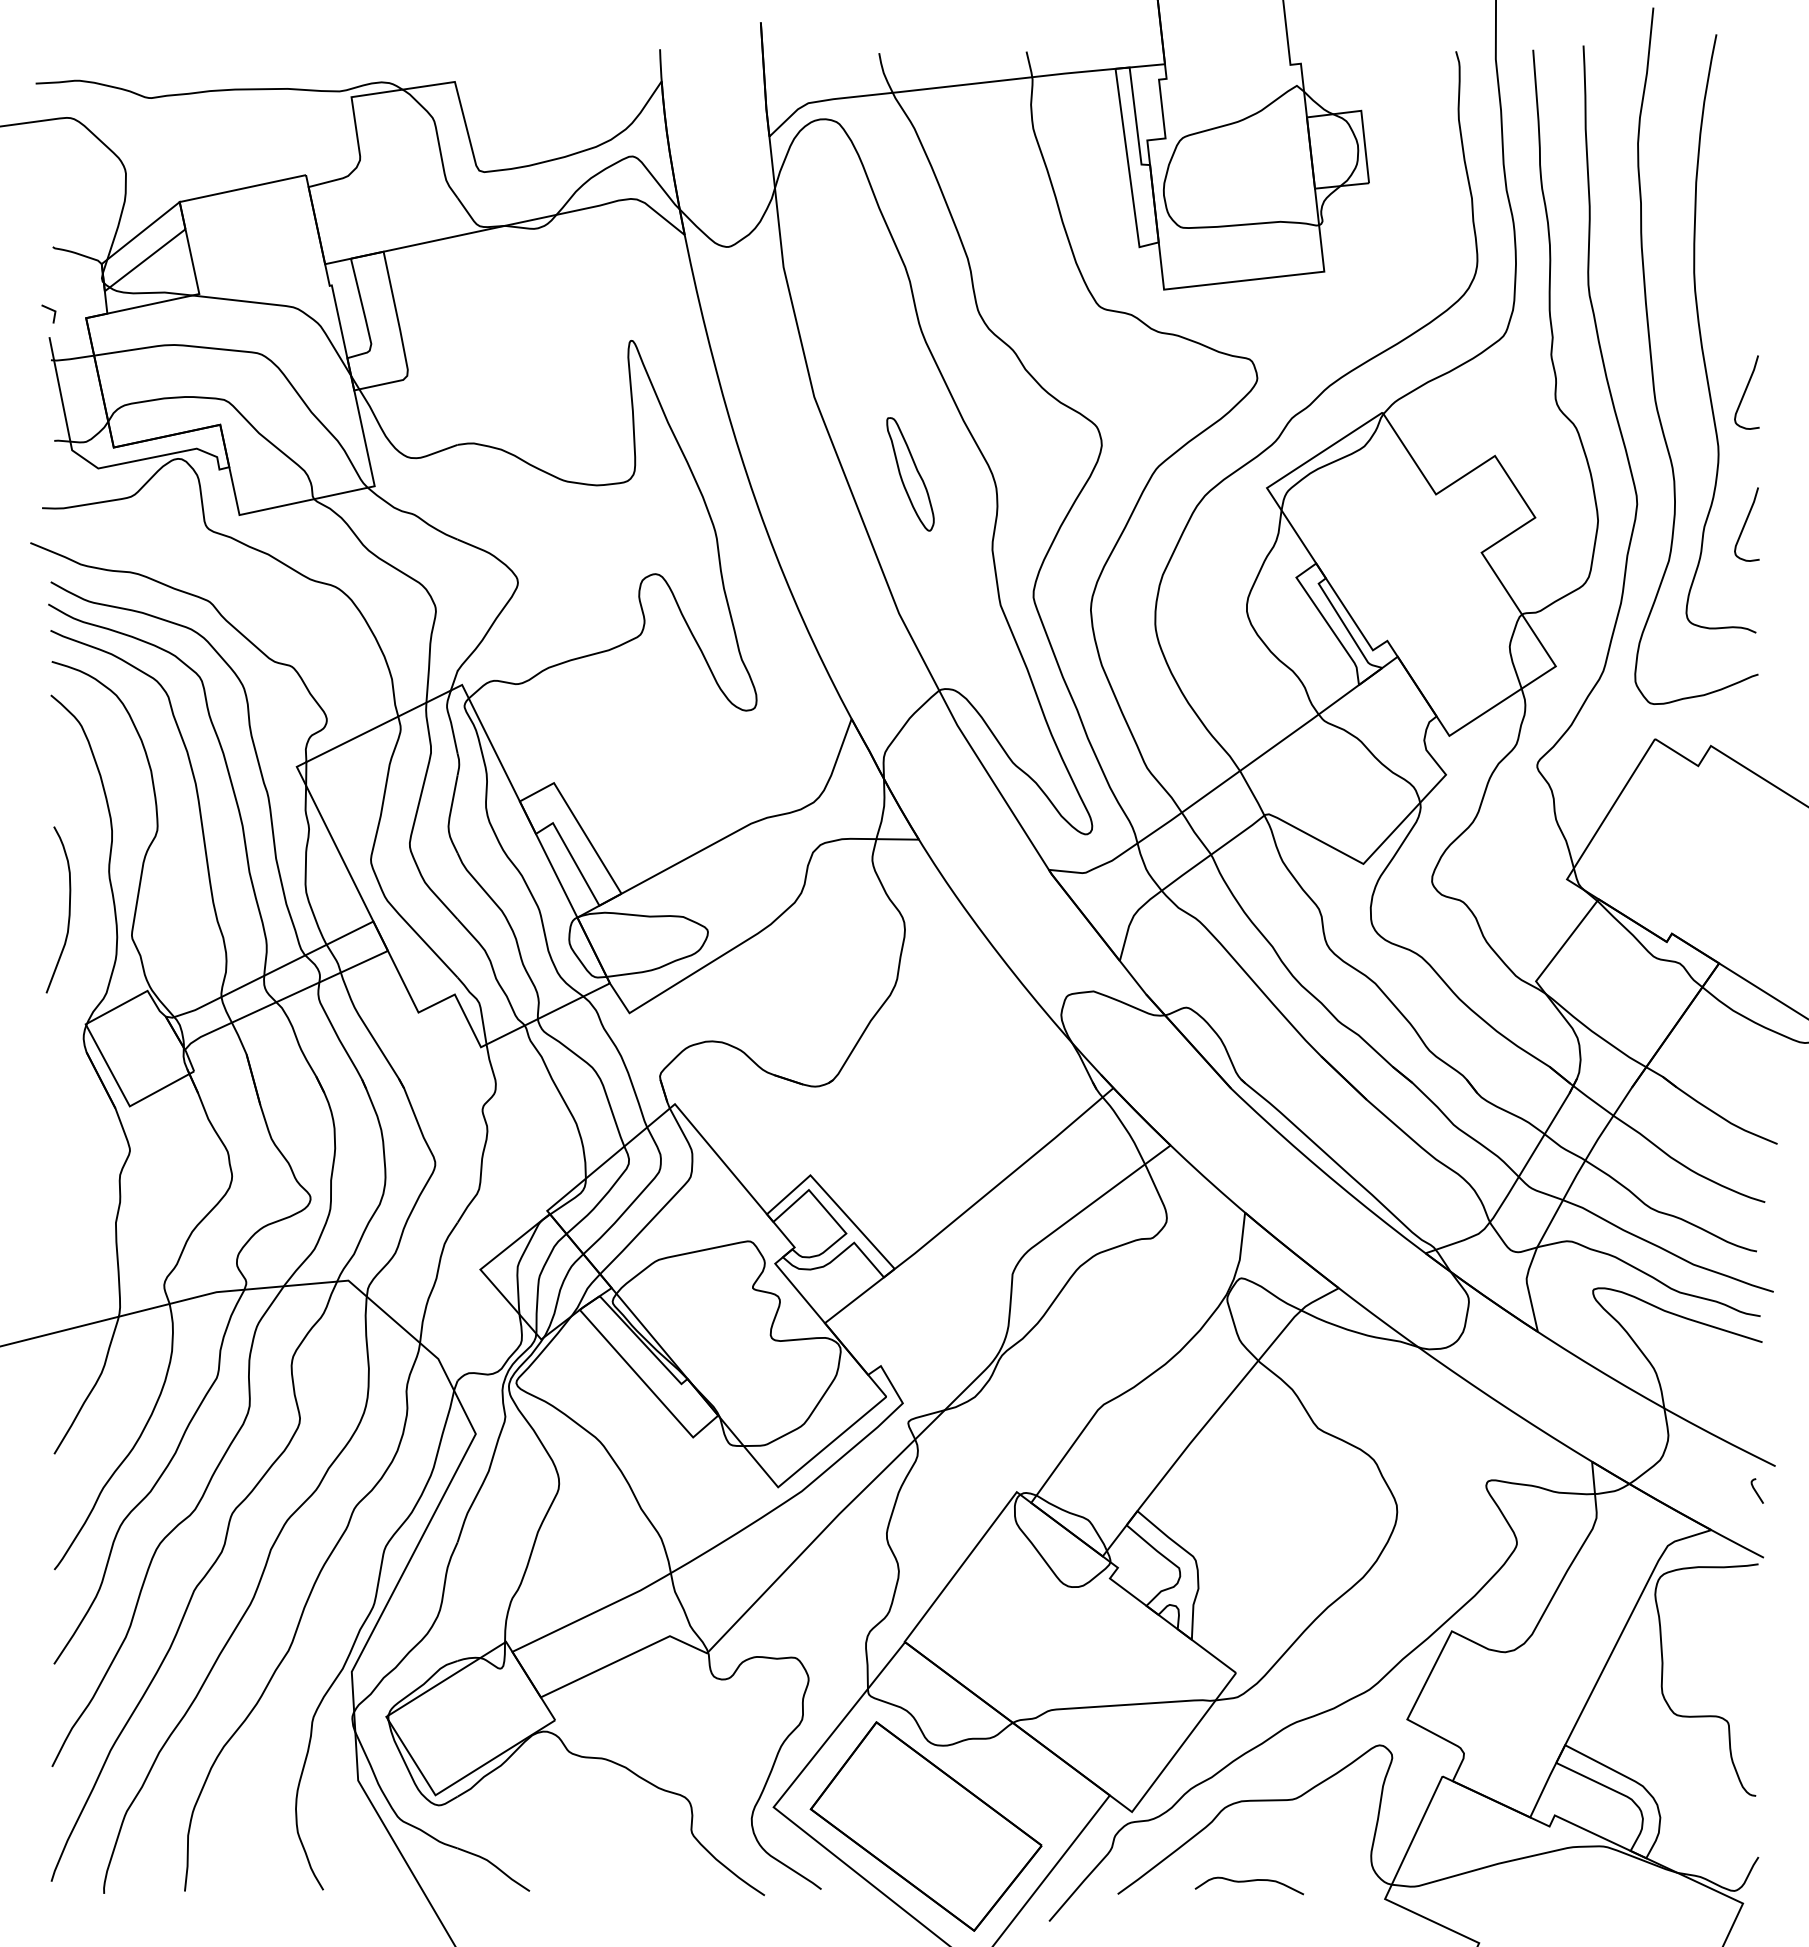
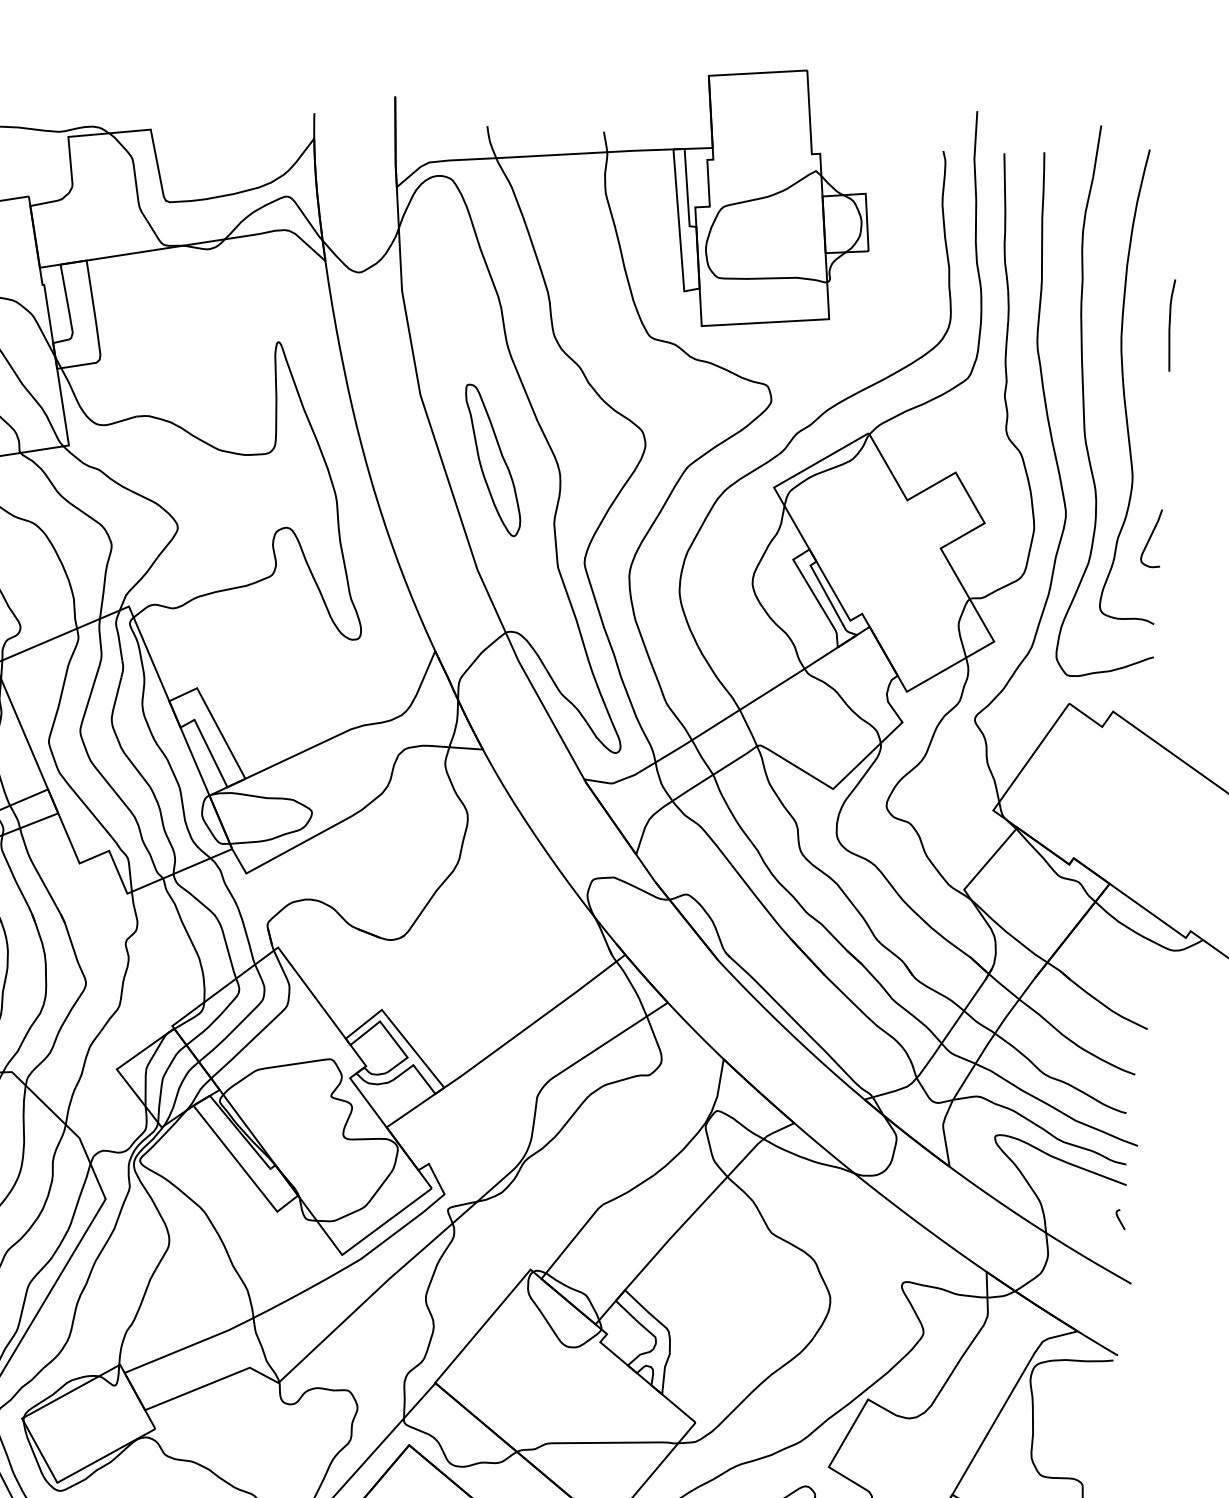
line: (1754, 254) -> (1169, 325), added
curve: (1746, 391) -> (1157, 433), removed
part: (910, 474) -> (492, 460), size x1.67
curve: (1756, 1490) -> (1120, 1219), moved

